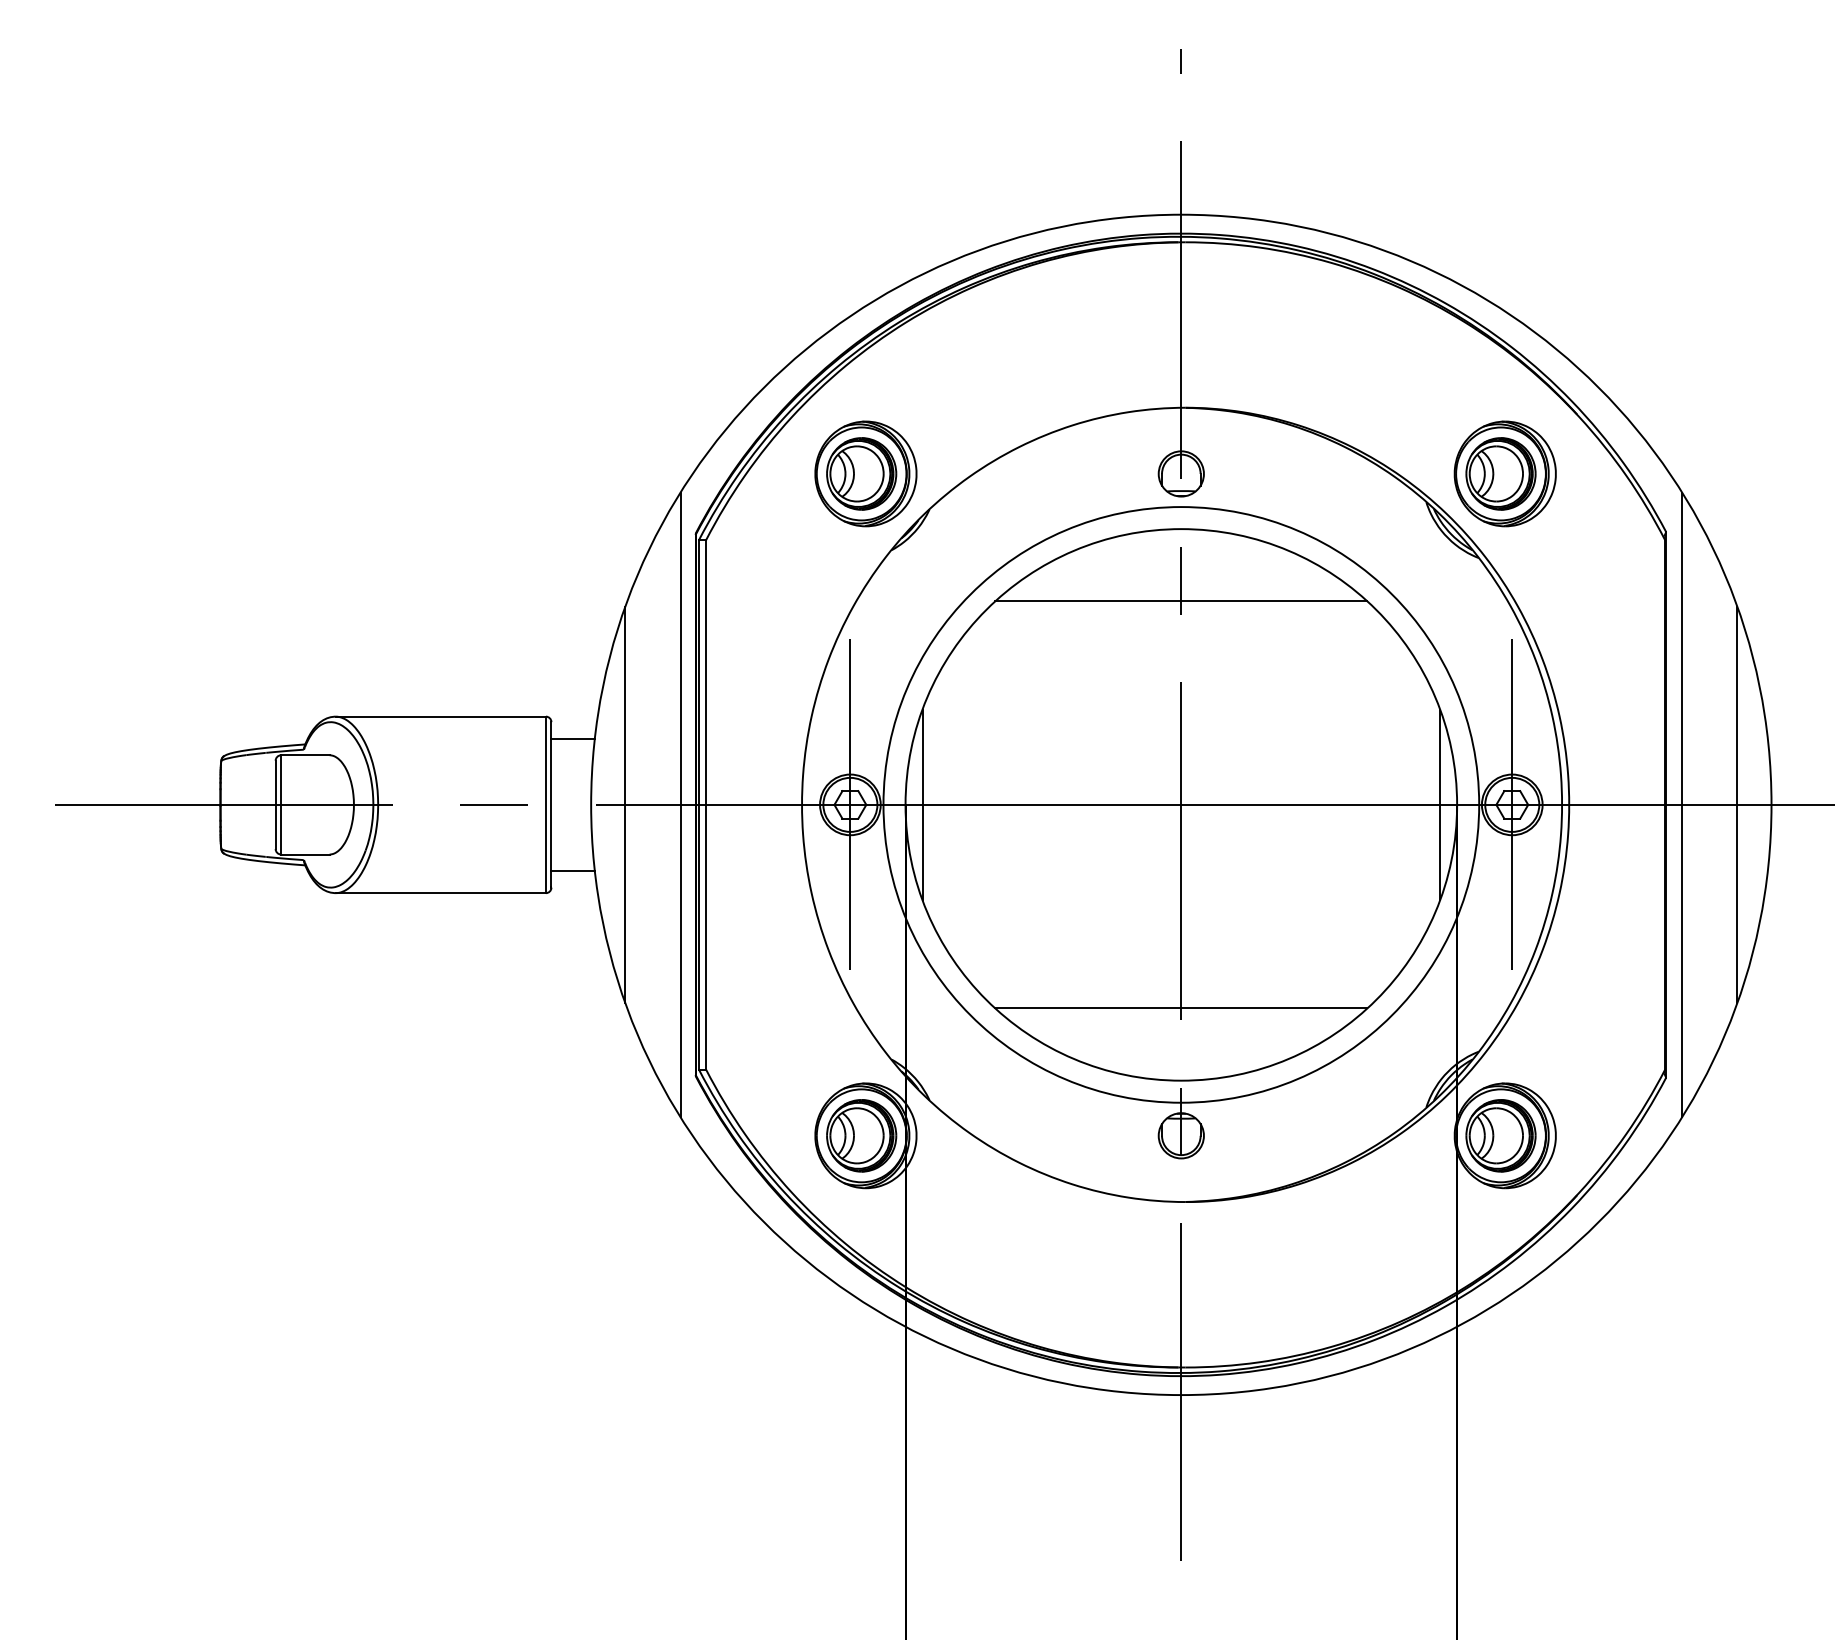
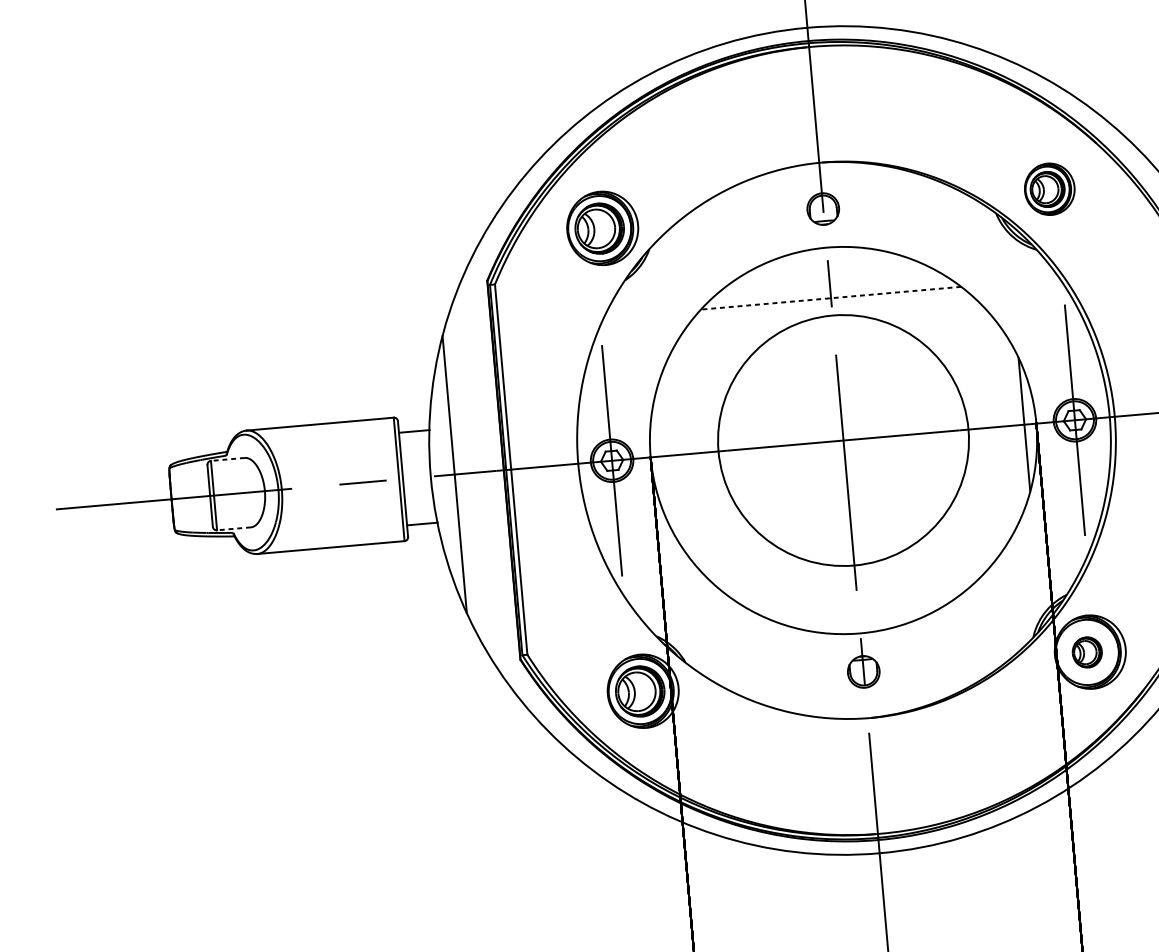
part: (1504, 473) -> (1049, 189), size x0.7
line: (1180, 601) -> (830, 298), solid -> dashed
line: (304, 755) -> (227, 459), solid -> dashed
line: (680, 804) -> (493, 470), removed
line: (922, 804) -> (662, 456), removed
circle: (1181, 804) -> (843, 440), size x0.6
line: (304, 854) -> (233, 528), solid -> dashed
line: (1181, 1008) -> (856, 582), removed
part: (1500, 1135) -> (1086, 652), size x0.6

